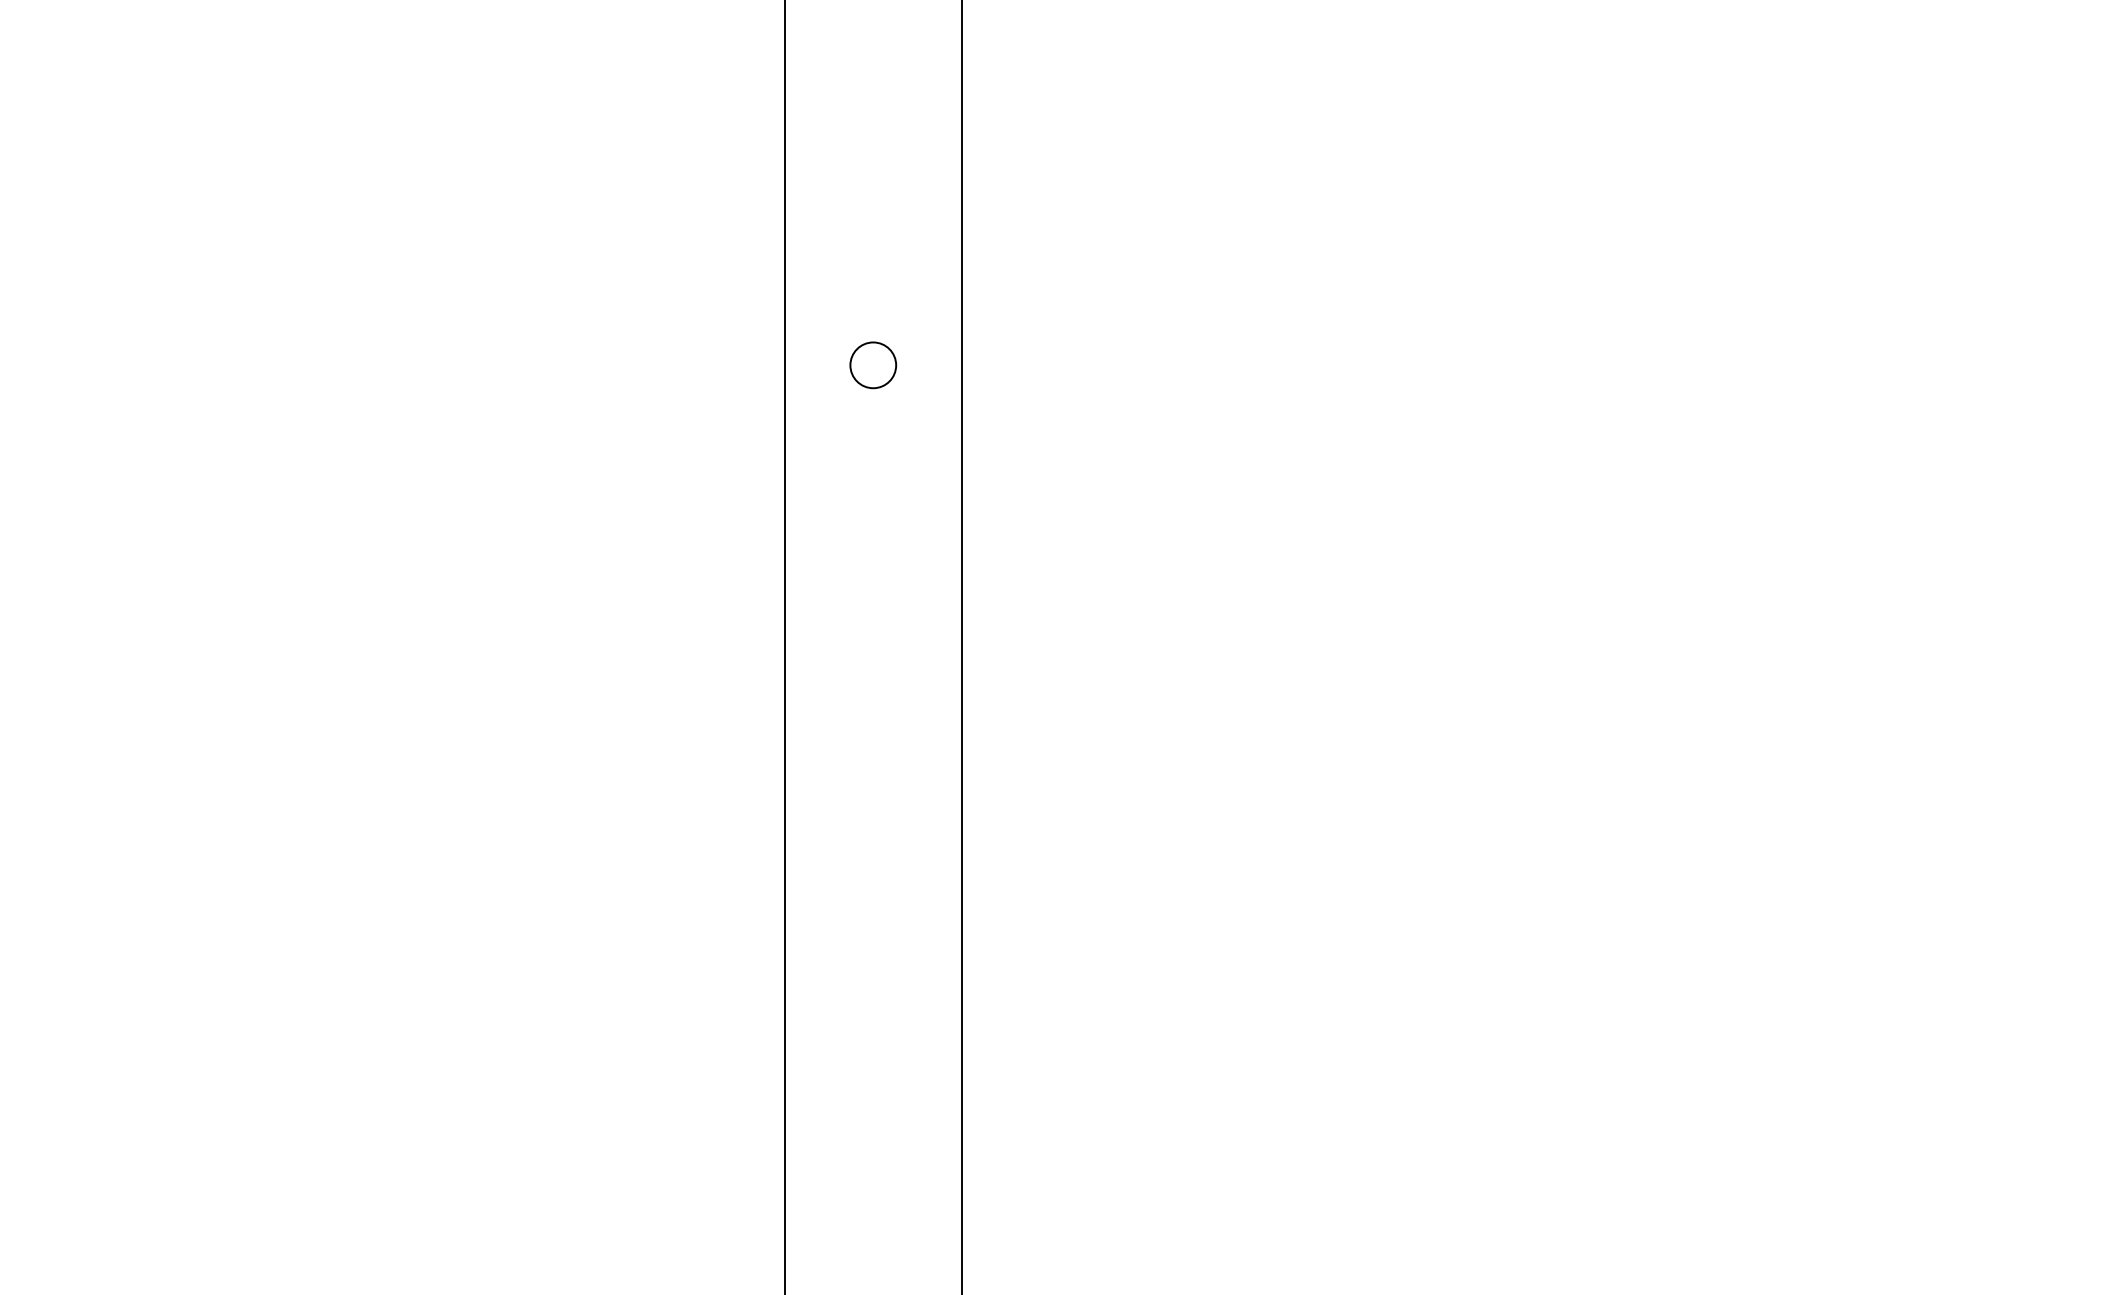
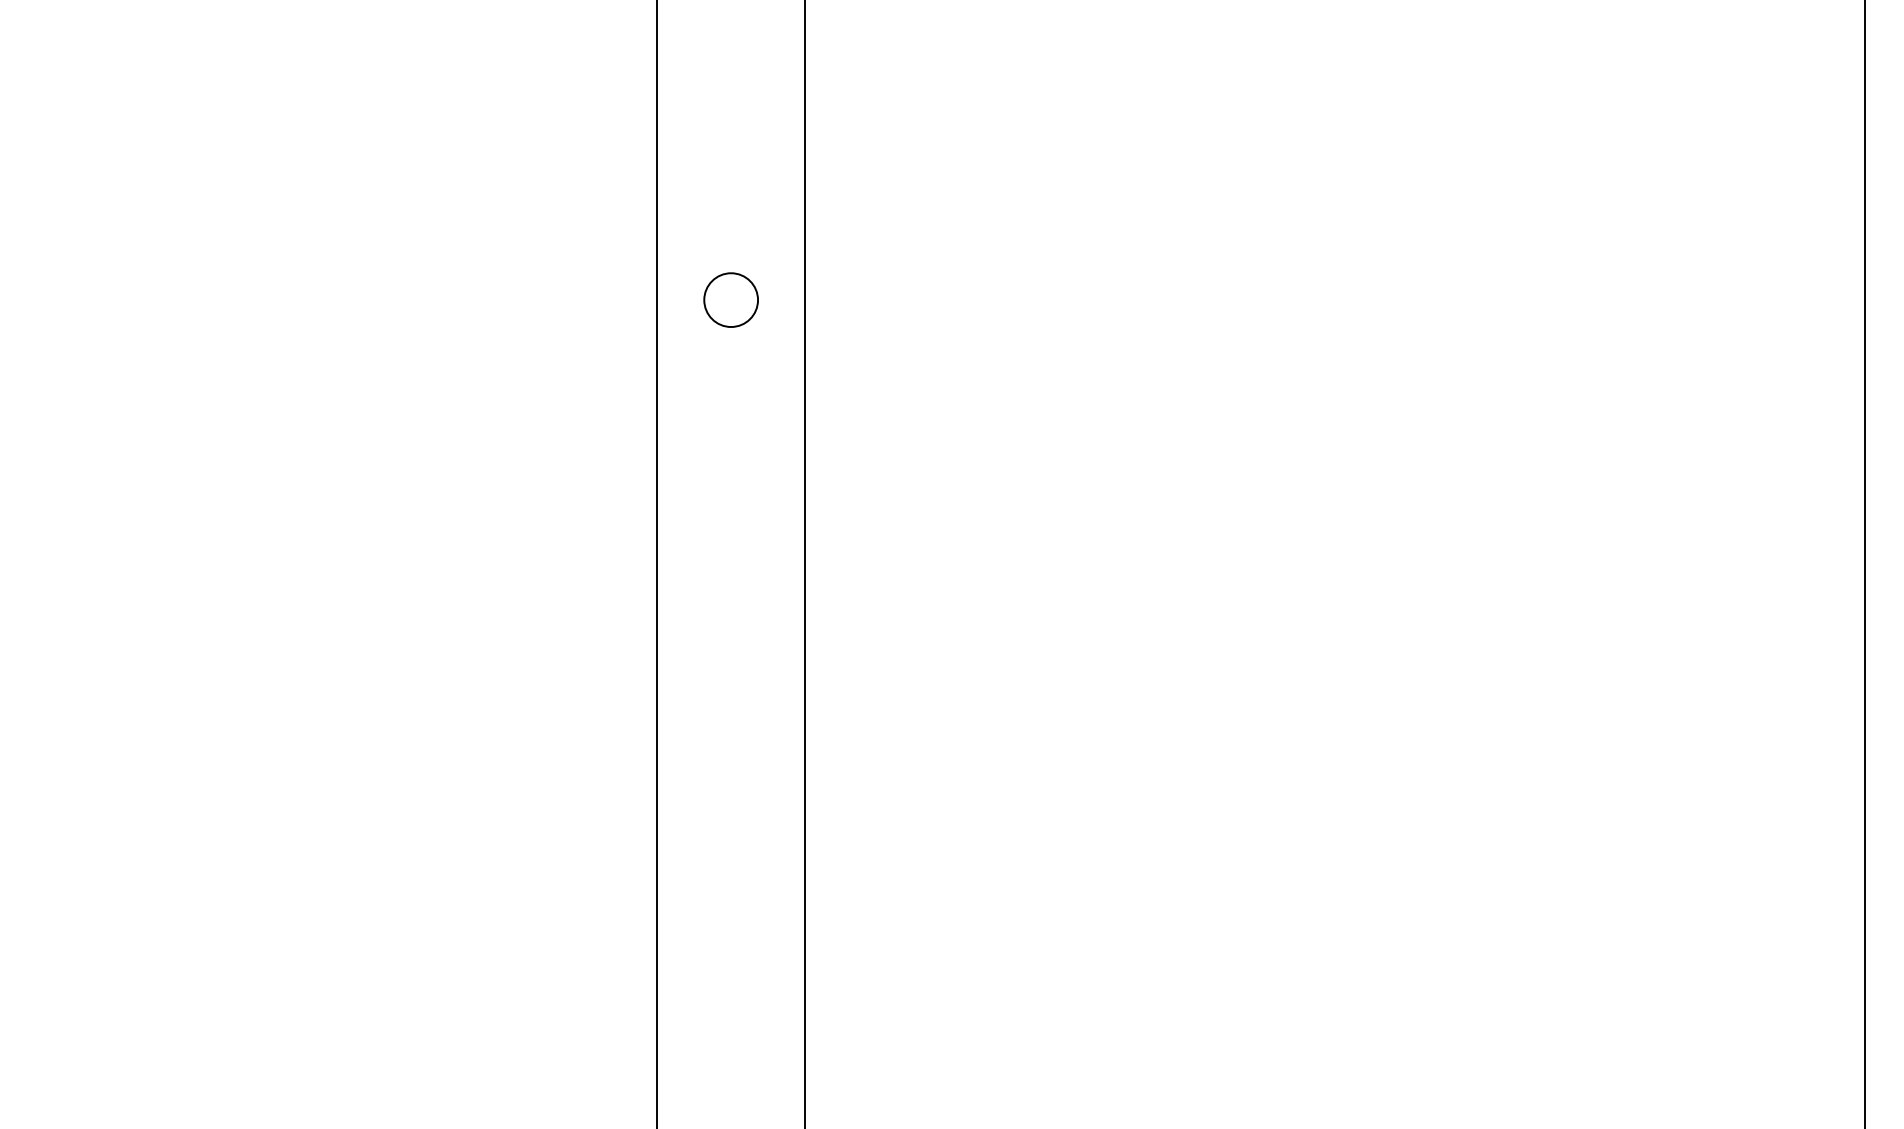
circle: (872, 365) -> (730, 300), size x1.4

